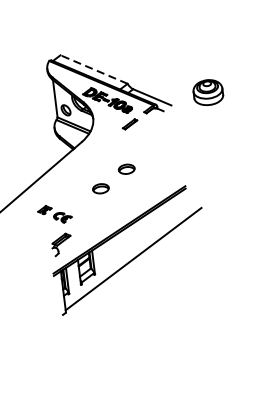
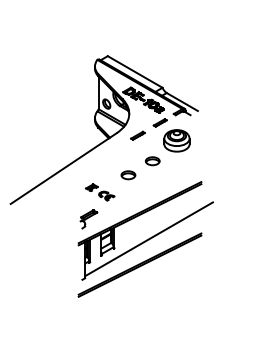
line: (94, 68) -> (135, 71), dashed -> solid
part: (207, 92) -> (176, 140), moved
part: (105, 141) -> (137, 135), added
part: (55, 214) -> (100, 192), moved
part: (126, 289) -> (139, 264), added

